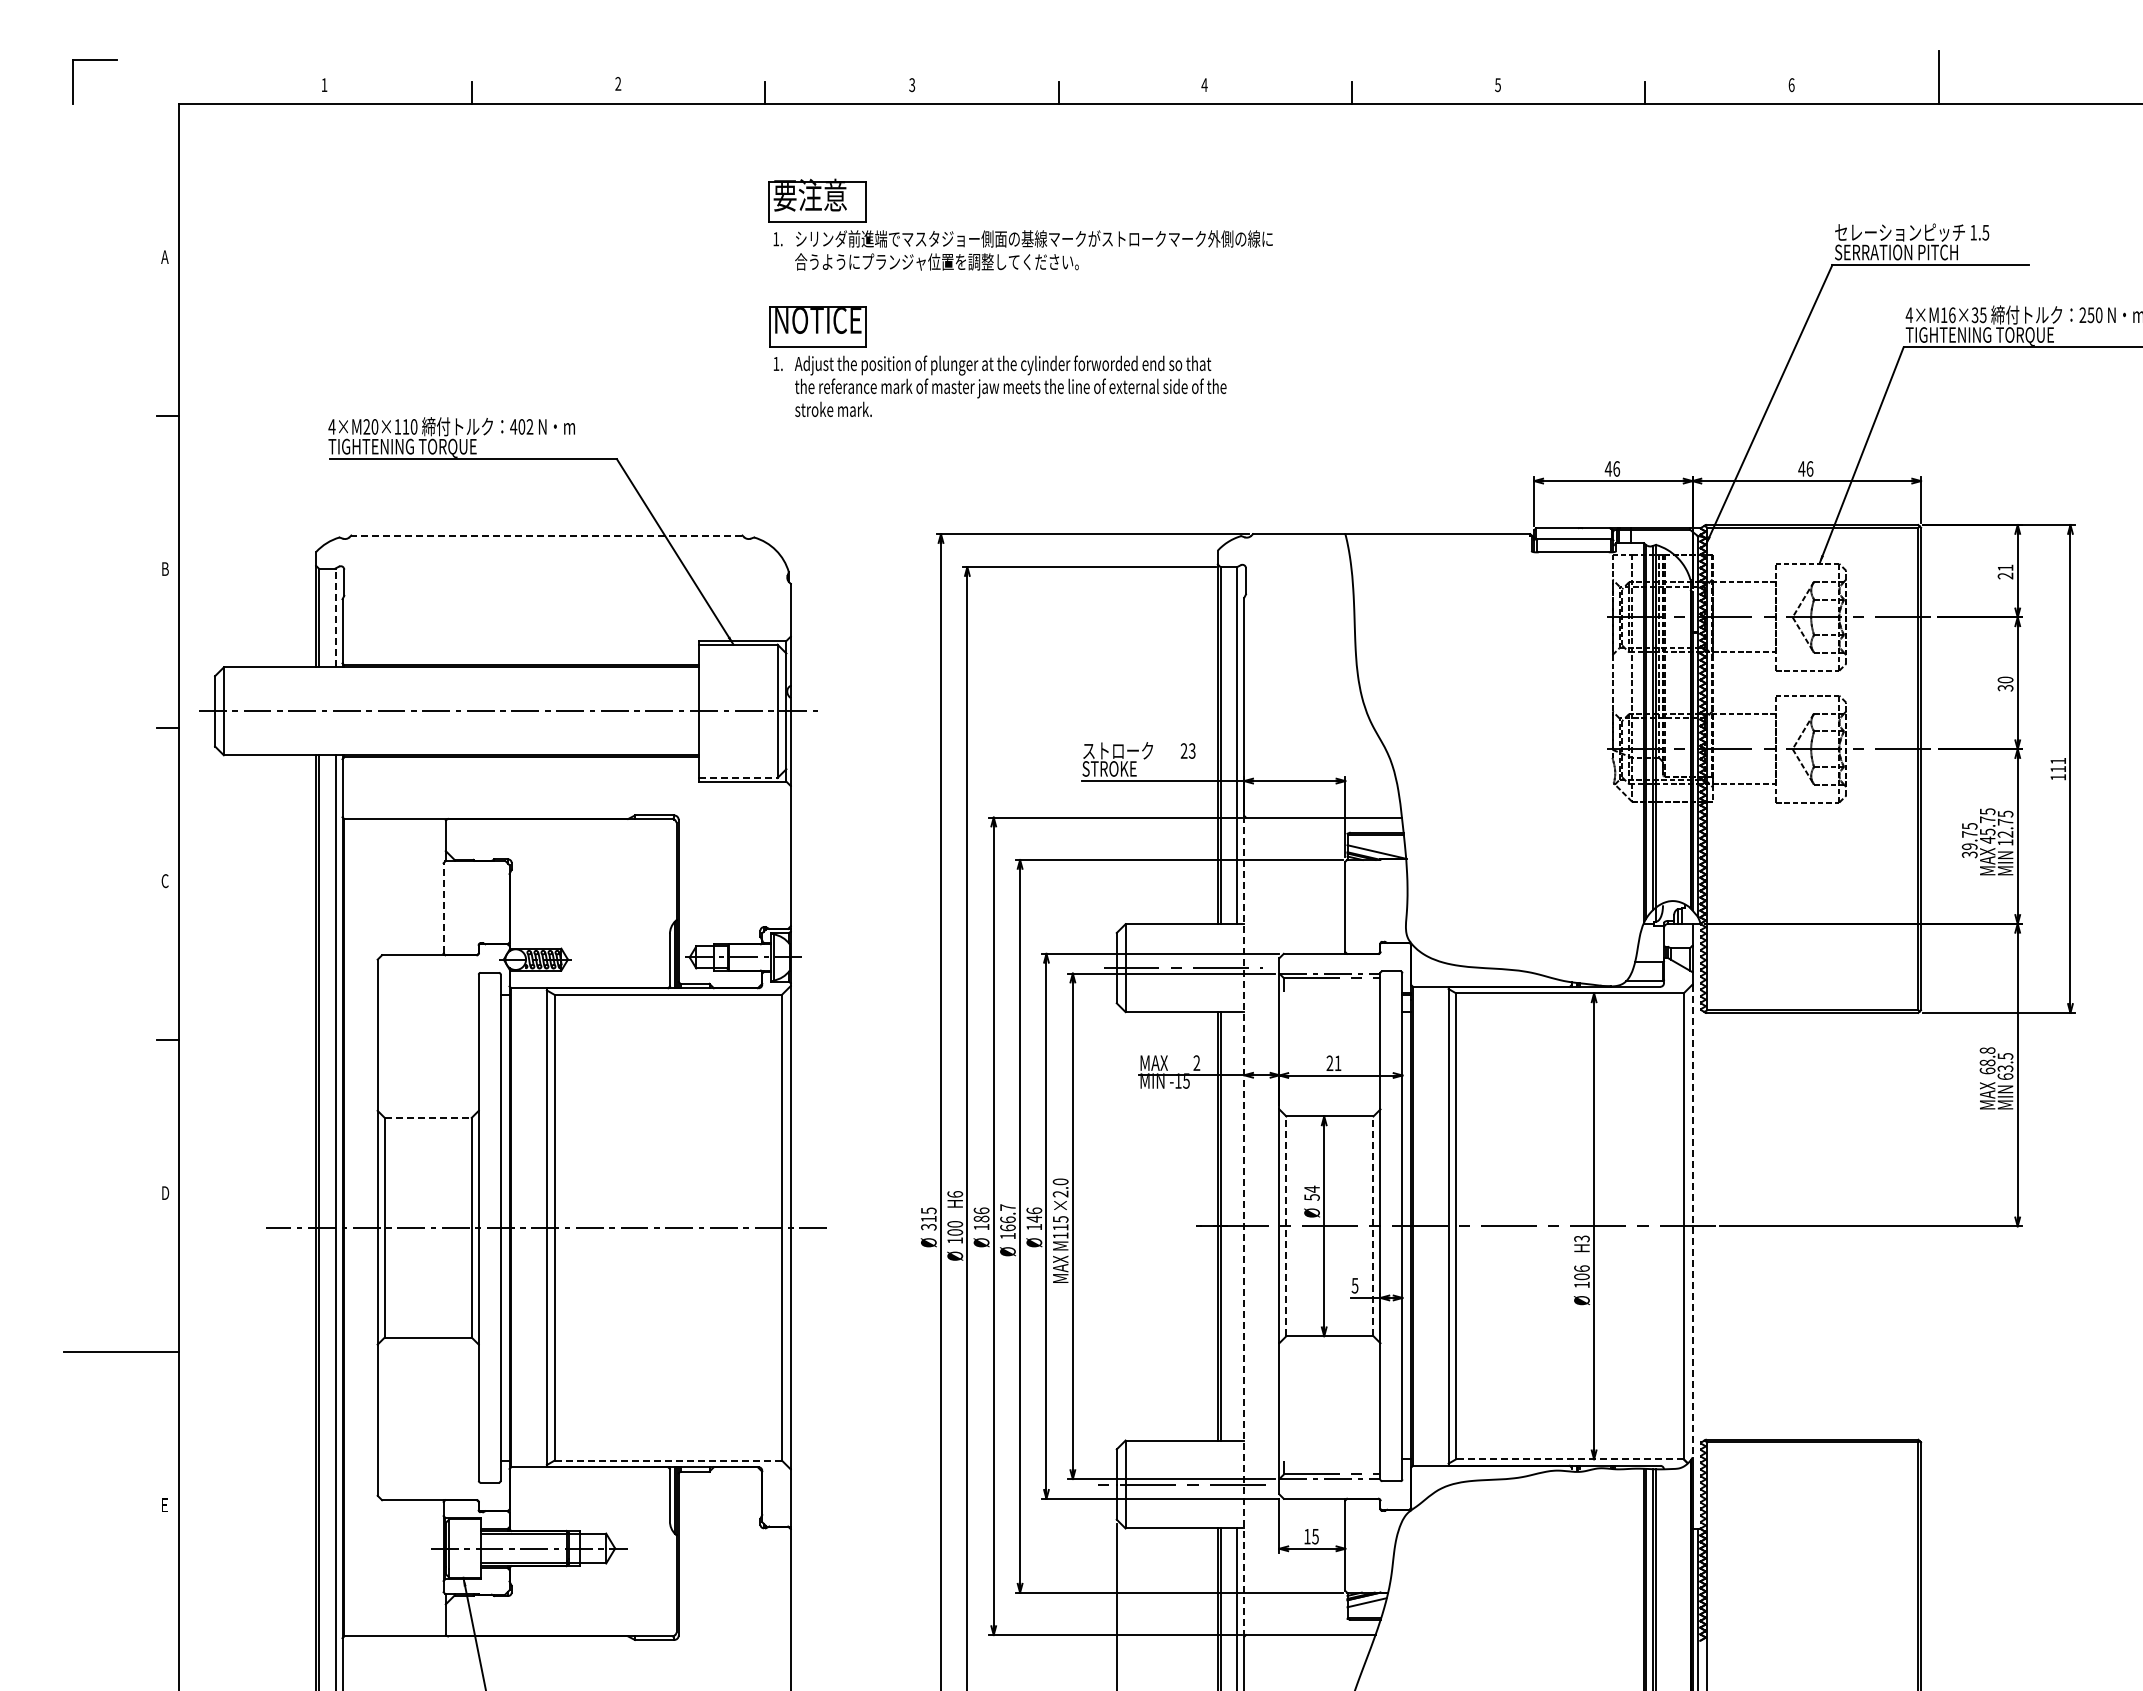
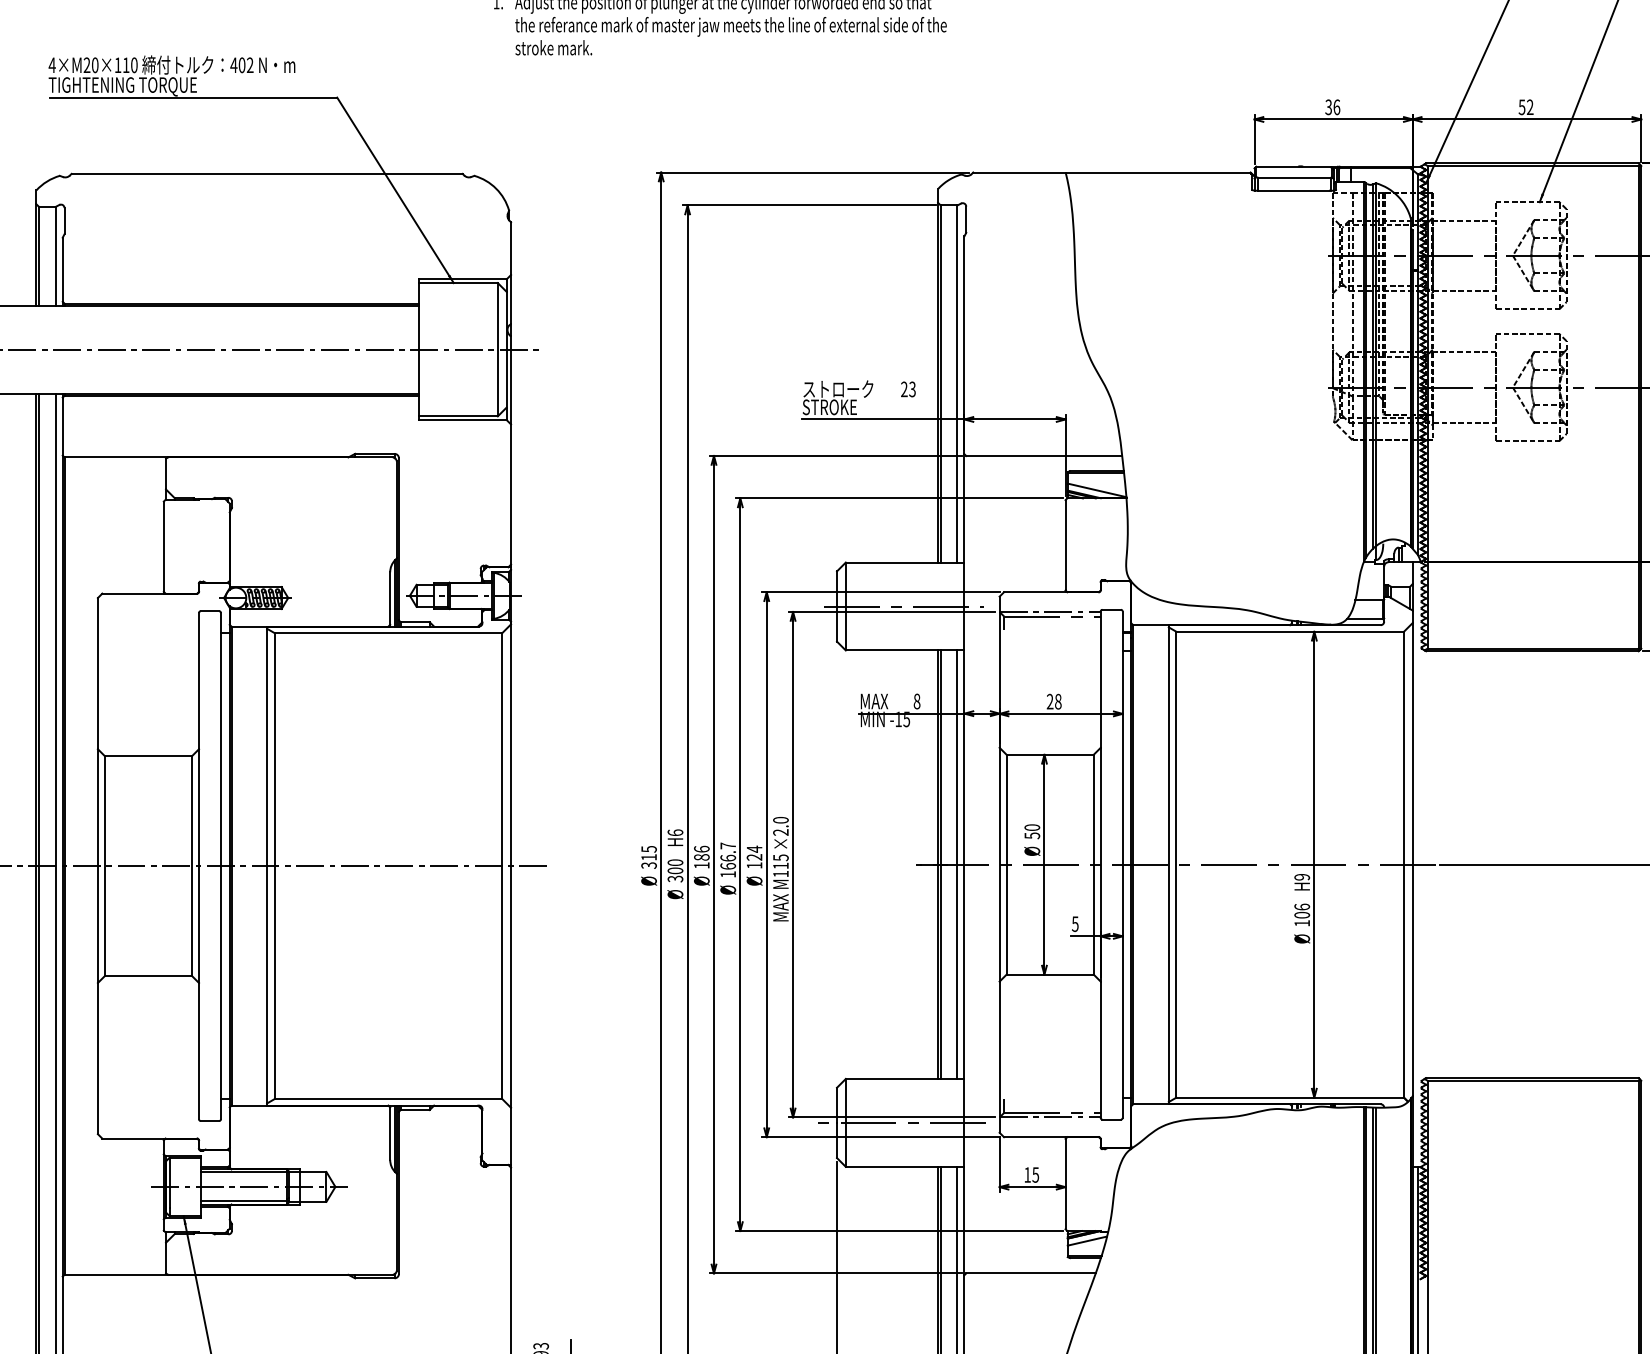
text: (1608, 468) -> (1328, 106), 46 -> 36
text: (1805, 468) -> (1525, 106), 46 -> 52
line: (546, 535) -> (266, 173), dashed -> solid
line: (335, 617) -> (55, 255), dashed -> solid
line: (738, 777) -> (458, 415), dashed -> solid
line: (443, 907) -> (163, 545), dashed -> solid
text: (1196, 1062) -> (916, 700), 2 -> 8
text: (1337, 1063) -> (1057, 701), 21 -> 28
line: (428, 1117) -> (148, 755), dashed -> solid
text: (1311, 1188) -> (1031, 826), 54 -> 50
text: (1034, 1214) -> (754, 852), 146 -> 124
line: (1692, 1221) -> (1412, 859), dashed -> solid
line: (1244, 1225) -> (964, 863), dashed -> solid
line: (1237, 1226) -> (957, 864), added
line: (1286, 1226) -> (1006, 864), dashed -> solid
line: (1373, 1226) -> (1093, 864), dashed -> solid
text: (1581, 1238) -> (1301, 876), H3 -> H9
text: (955, 1240) -> (675, 878), 100 -> 300
line: (1569, 1459) -> (1289, 1097), dashed -> solid
line: (668, 1460) -> (388, 1098), dashed -> solid

